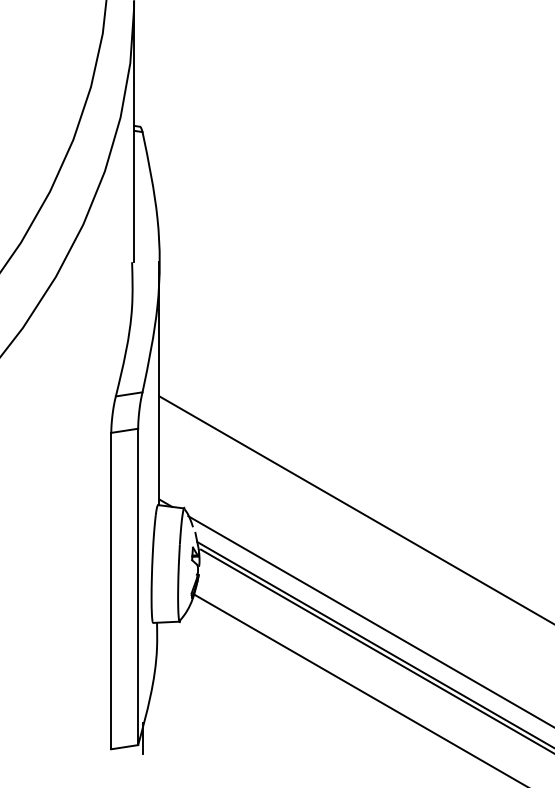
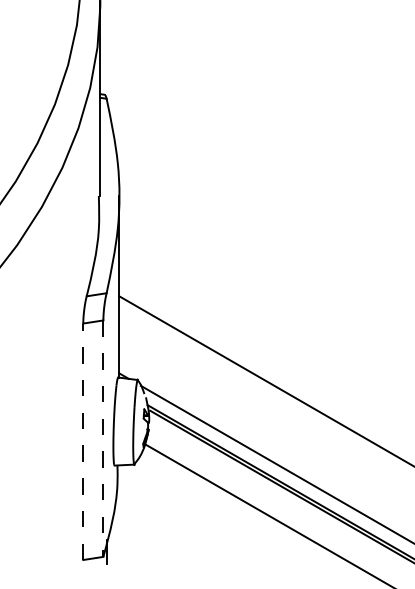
line: (138, 587) -> (103, 439), solid -> dashed
line: (111, 590) -> (83, 441), solid -> dashed

